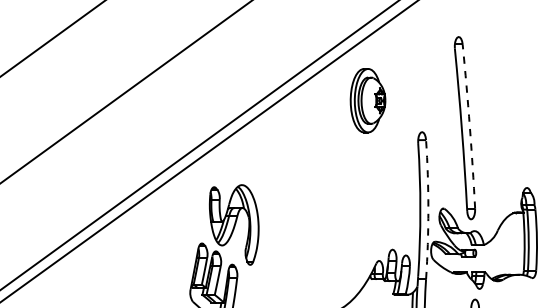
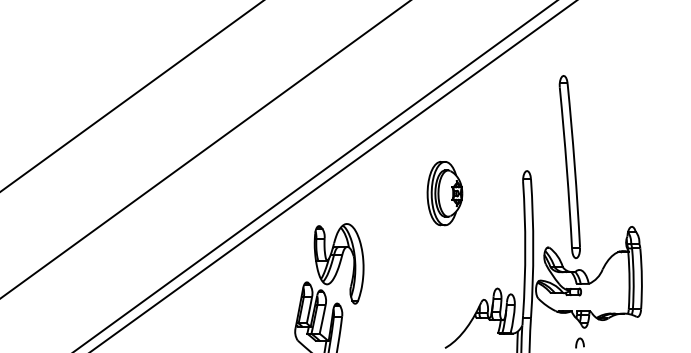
part: (367, 100) -> (444, 193), moved
arc: (469, 126) -> (574, 165), dashed -> solid
arc: (428, 209) -> (533, 248), dashed -> solid

